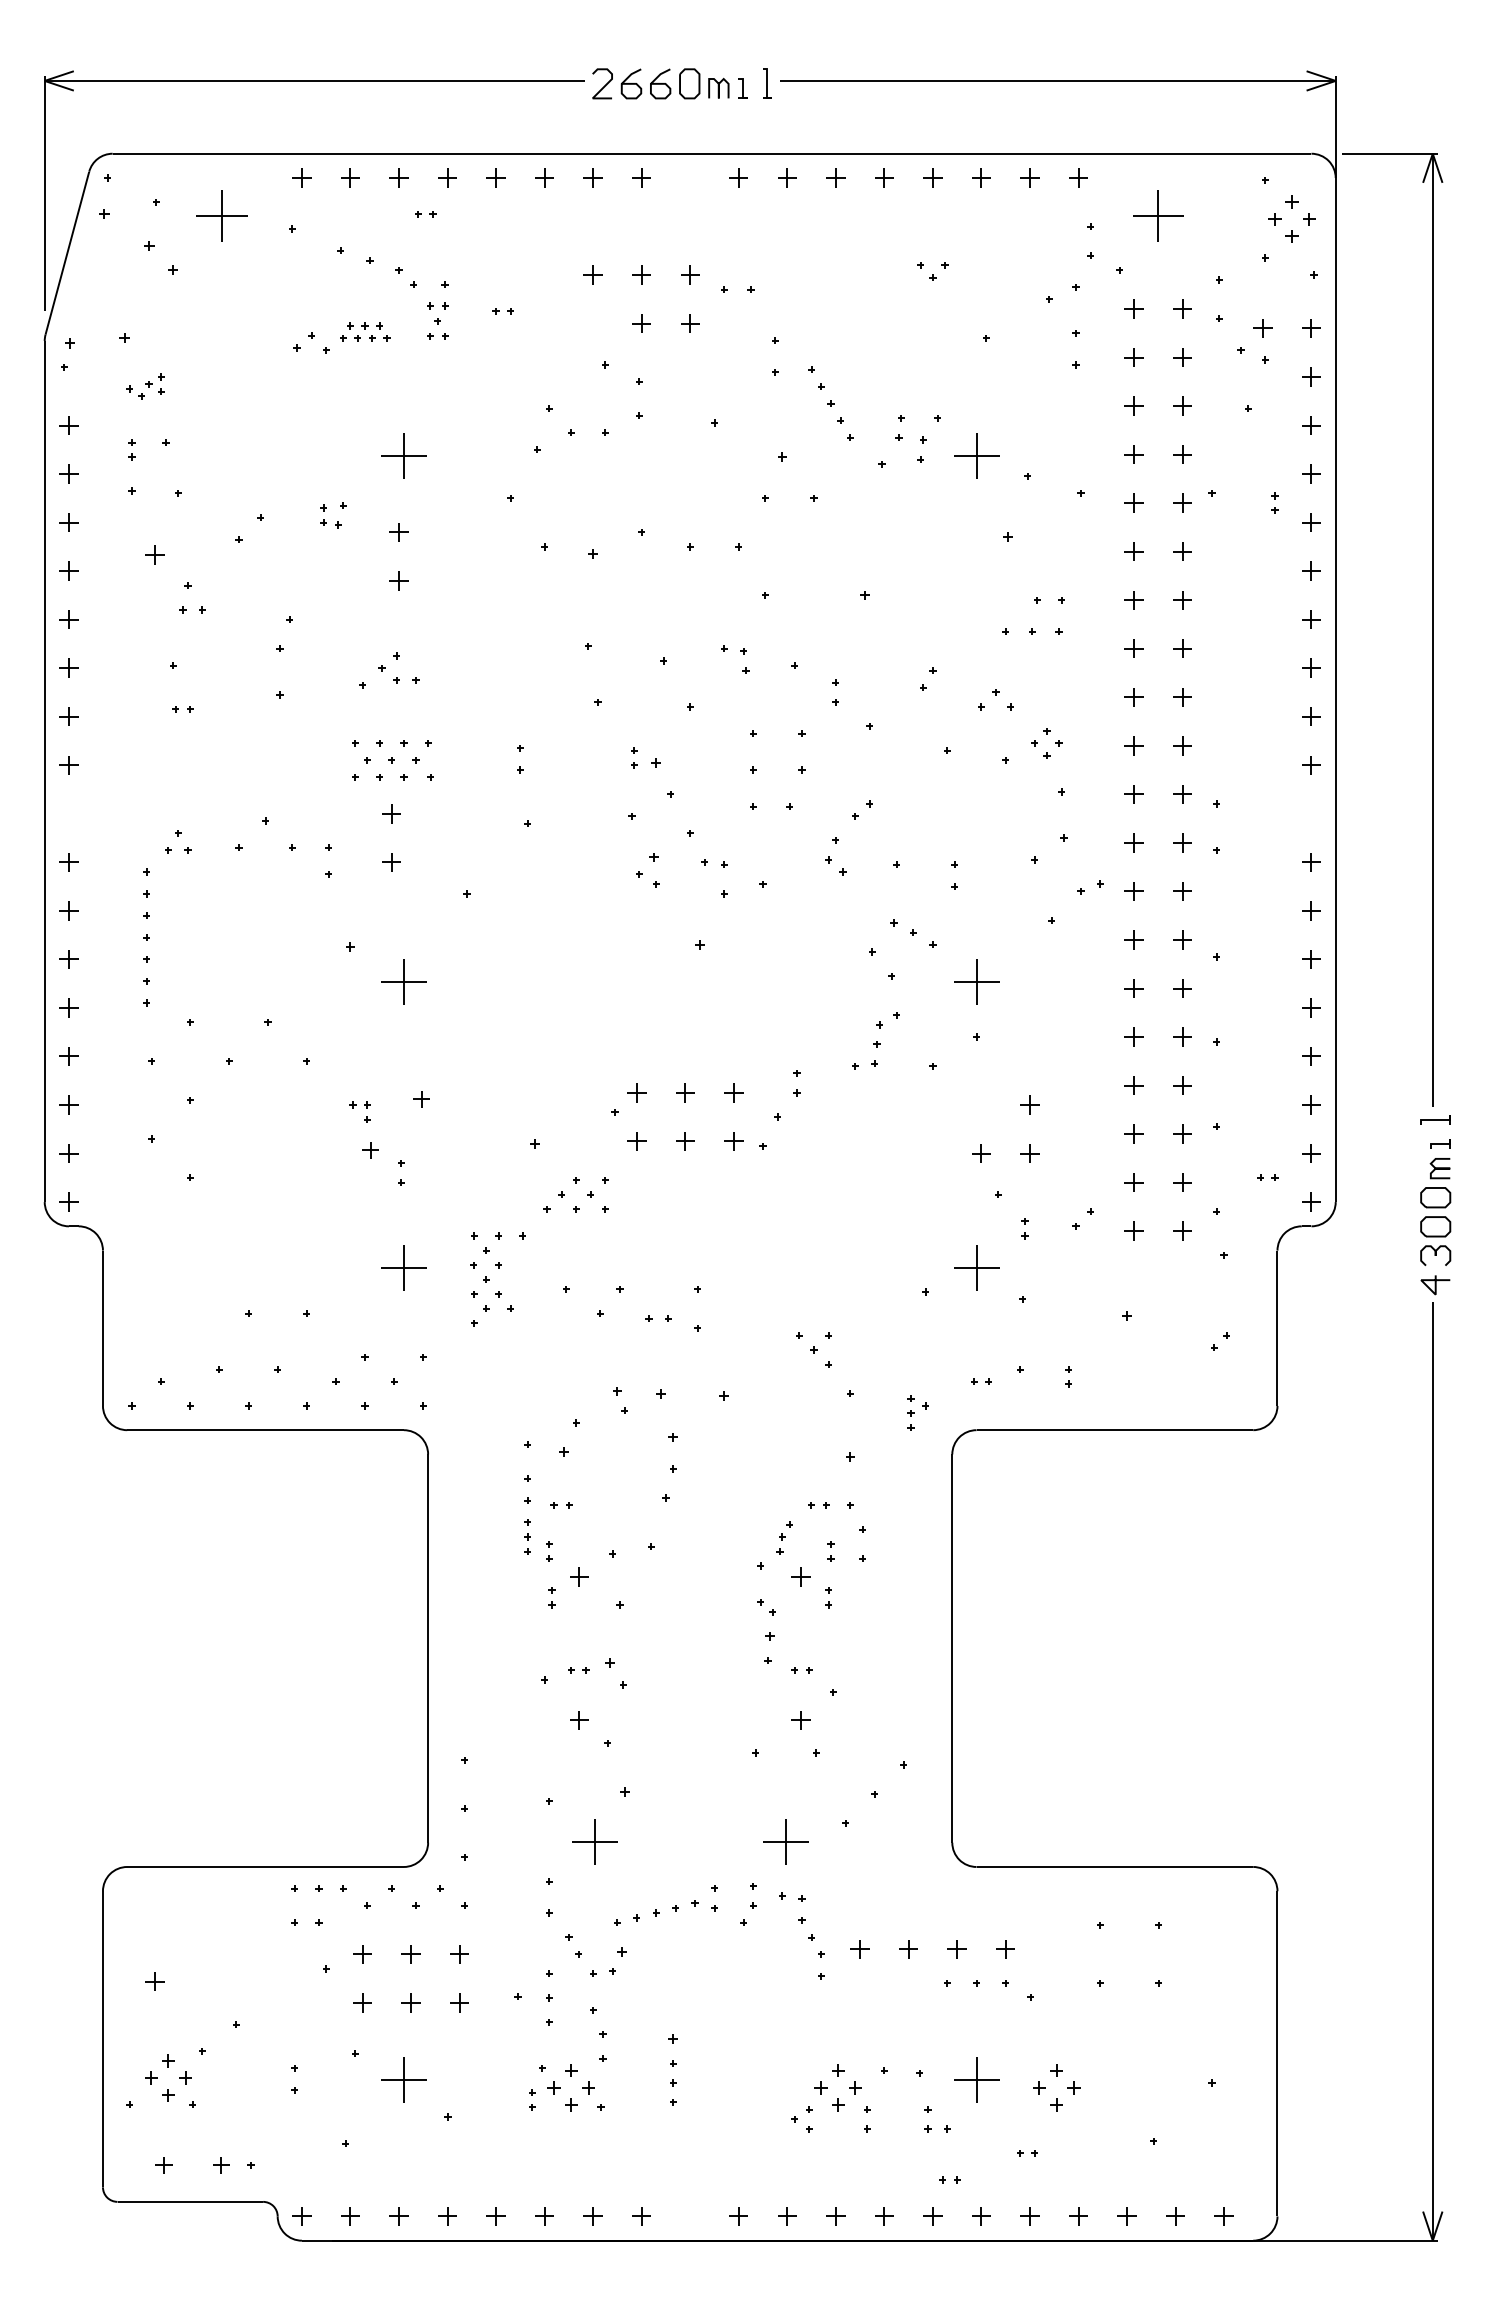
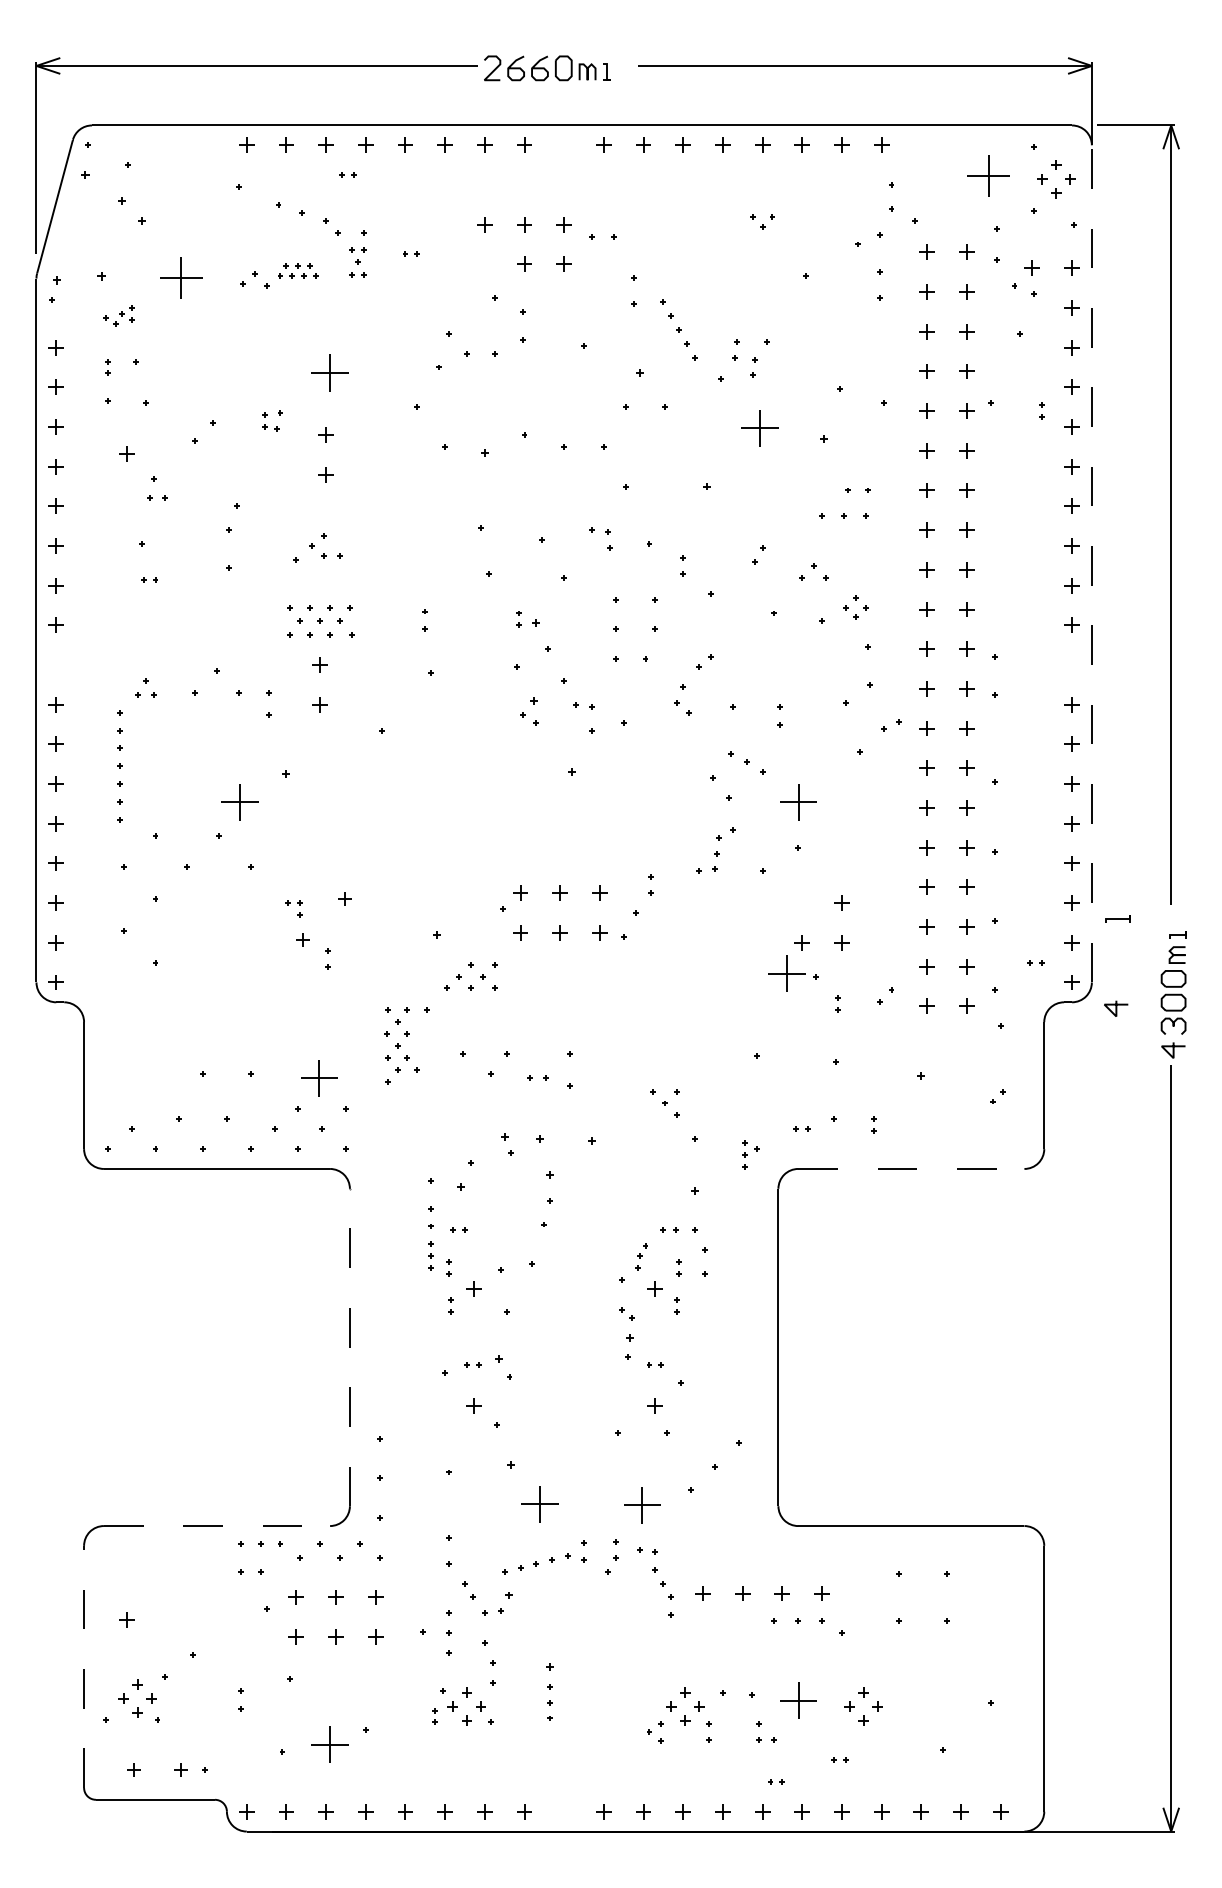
line: (767, 83) -> (627, 68), removed
part: (221, 215) -> (180, 277), moved
part: (1158, 215) -> (988, 175), moved
part: (976, 455) -> (759, 427), moved
line: (1335, 689) -> (1091, 563), solid -> dashed
part: (403, 981) -> (239, 802), moved
line: (1435, 1119) -> (1117, 918), moved
line: (1365, 1234) -> (1116, 1008), added
part: (403, 1267) -> (319, 1077), moved
part: (976, 1267) -> (786, 973), moved
line: (1115, 1430) -> (911, 1169), solid -> dashed
line: (428, 1648) -> (350, 1347), solid -> dashed
part: (594, 1841) -> (539, 1504), moved
line: (266, 1866) -> (217, 1525), solid -> dashed
line: (102, 2038) -> (83, 1666), solid -> dashed
part: (403, 2079) -> (329, 1743), moved

